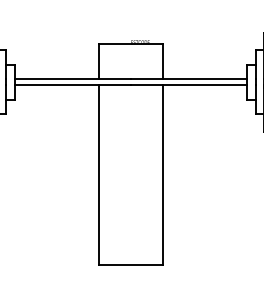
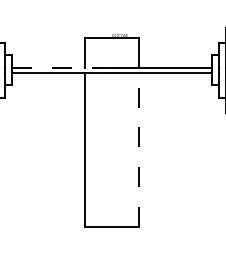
line: (73, 78) -> (62, 67), solid -> dashed
line: (162, 174) -> (139, 149), solid -> dashed

